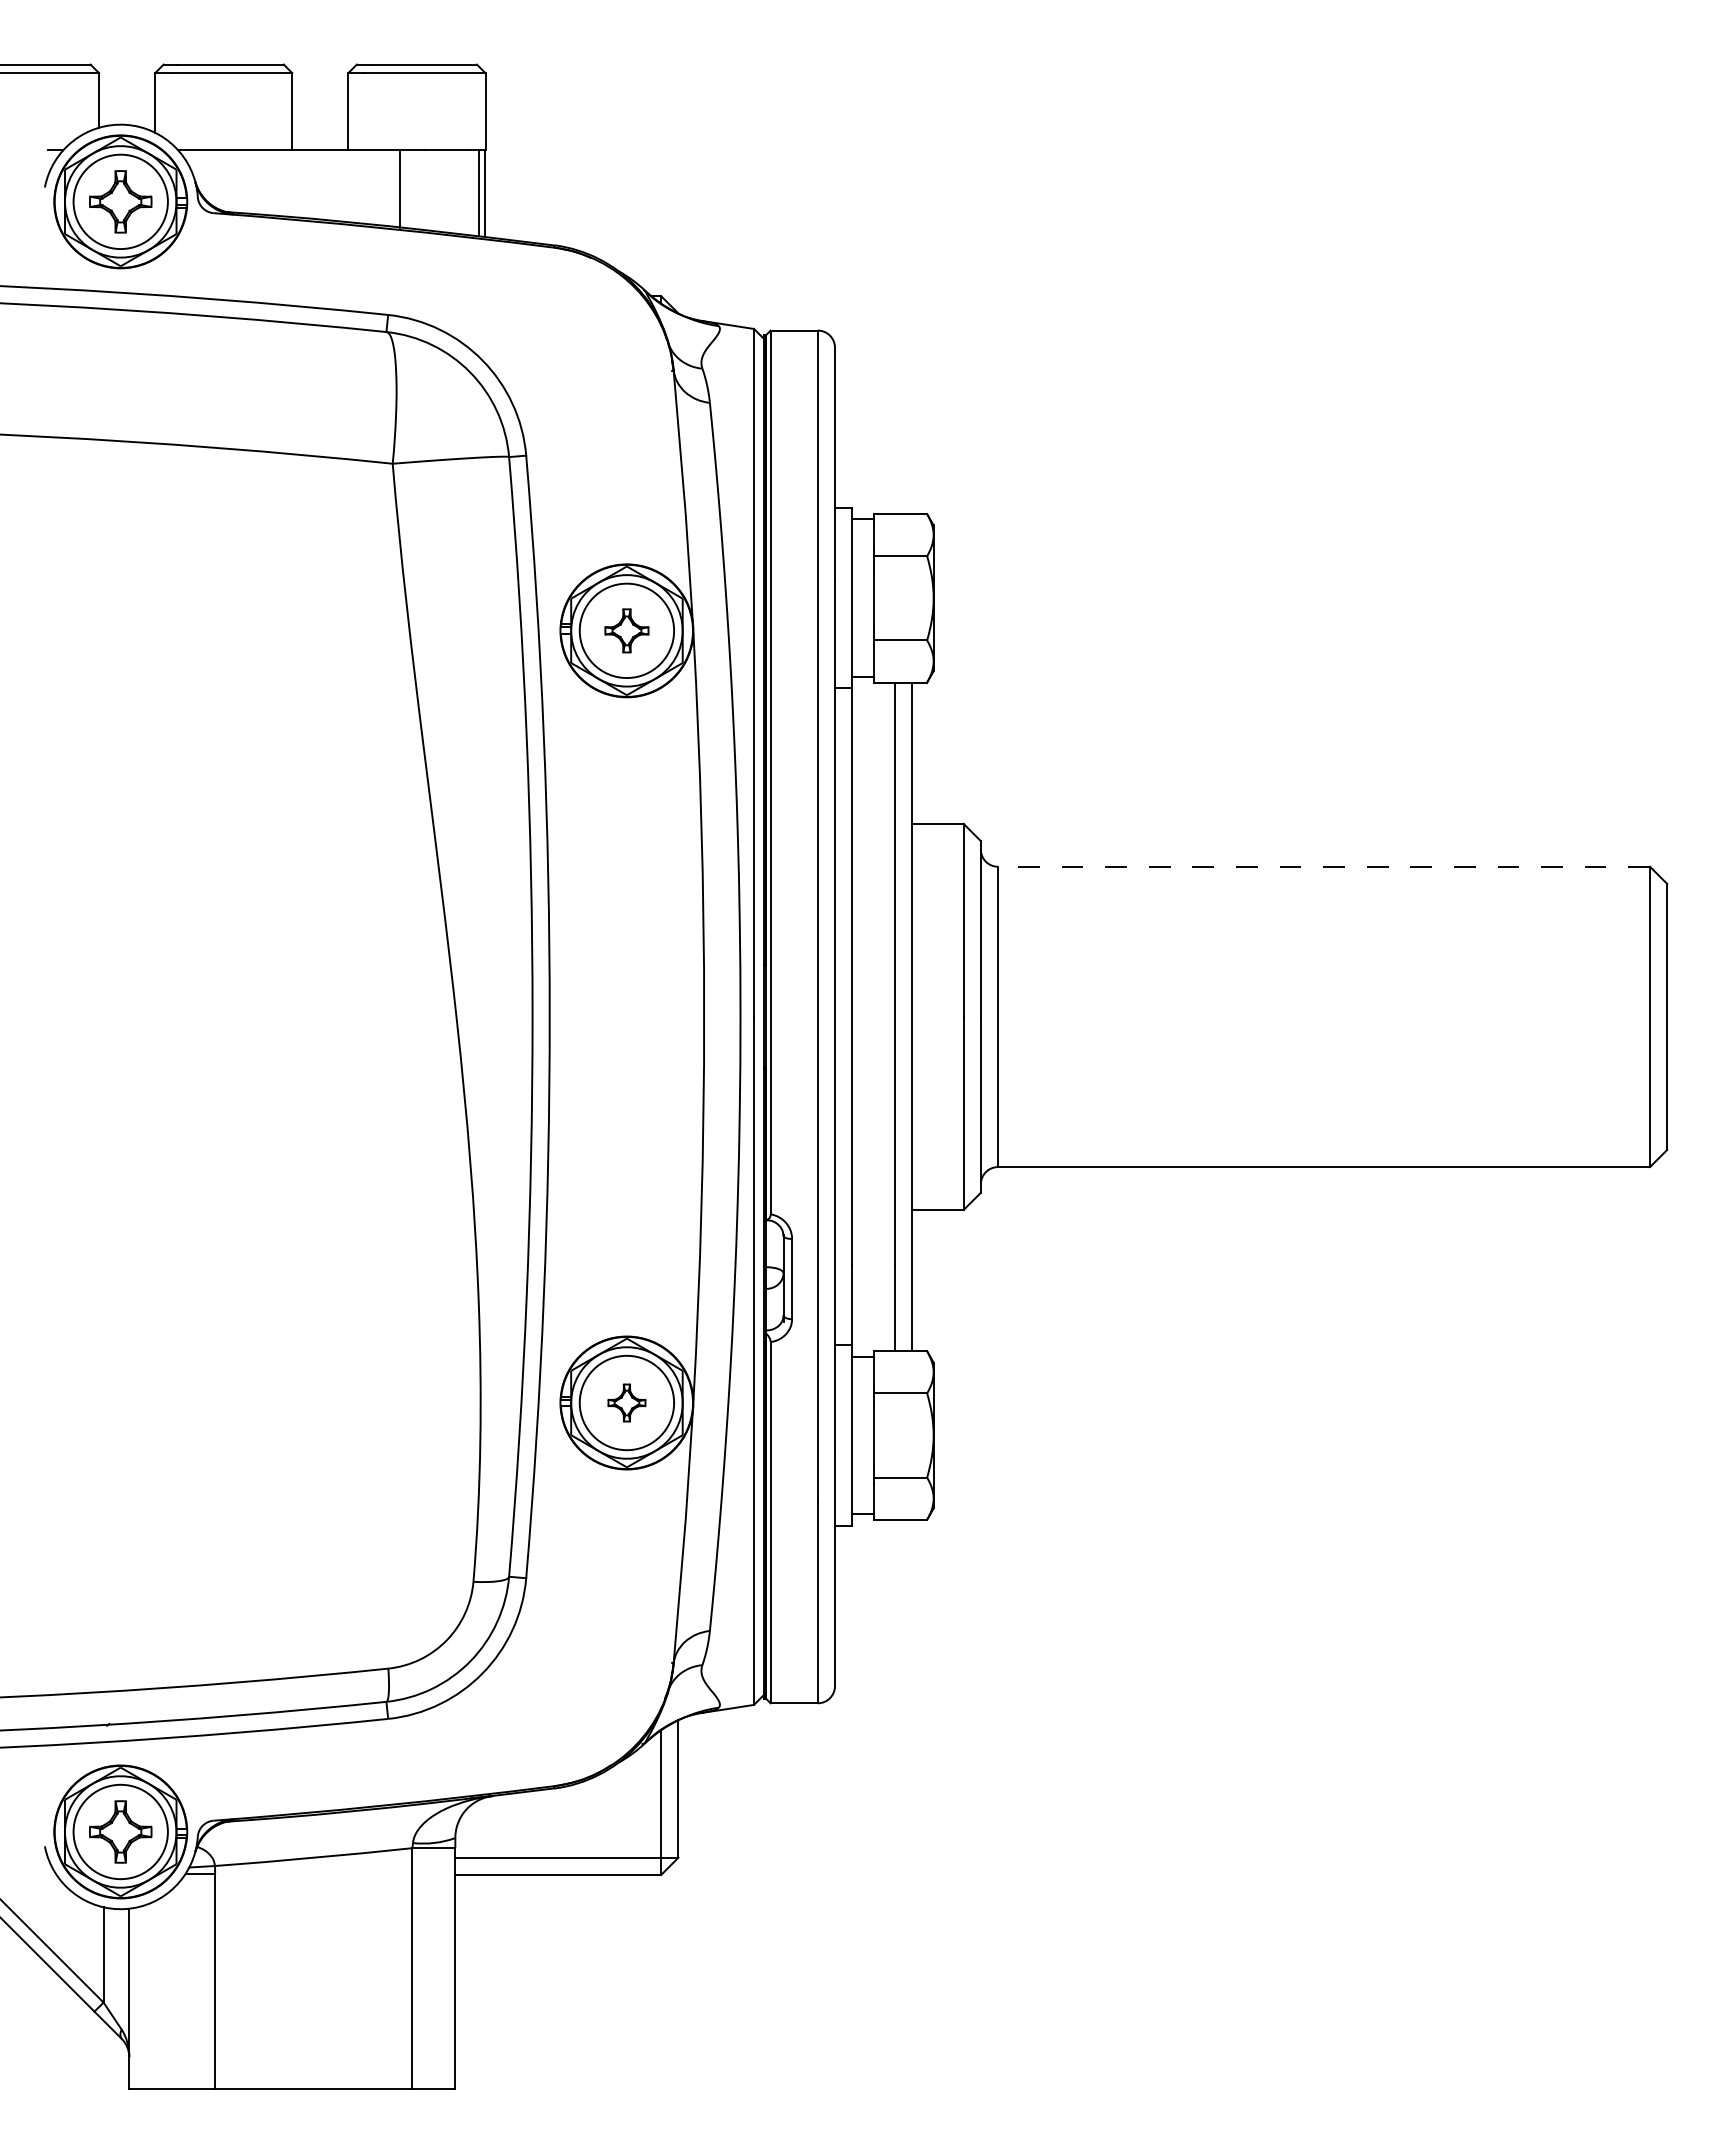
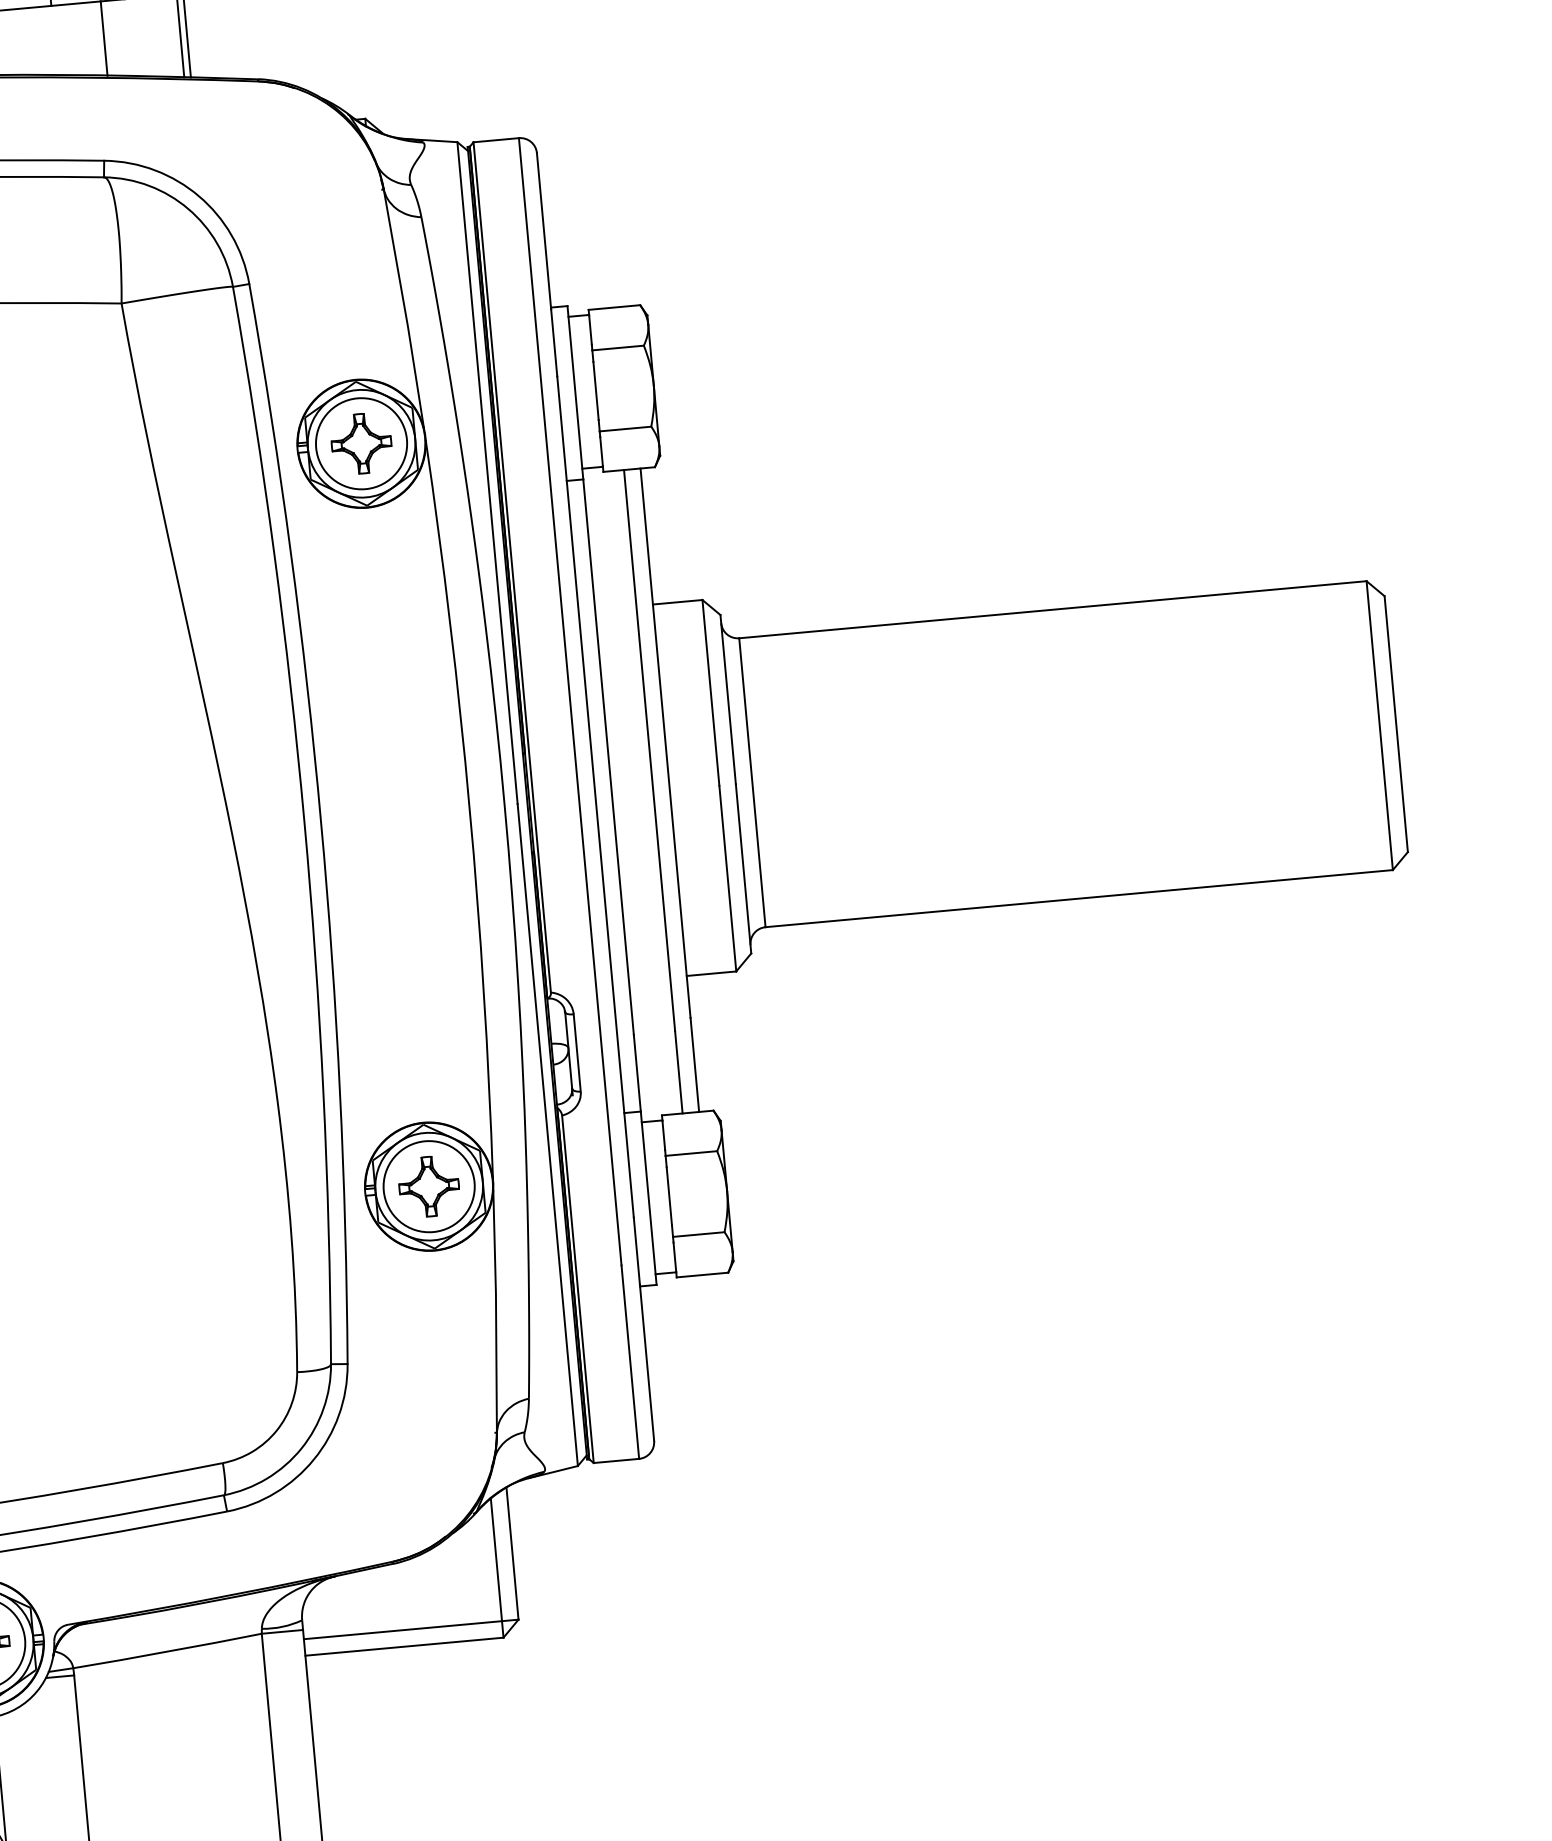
part: (626, 630) -> (361, 443), size x1.43
line: (1323, 866) -> (1052, 609), dashed -> solid
part: (626, 1402) -> (428, 1186), size x1.67

